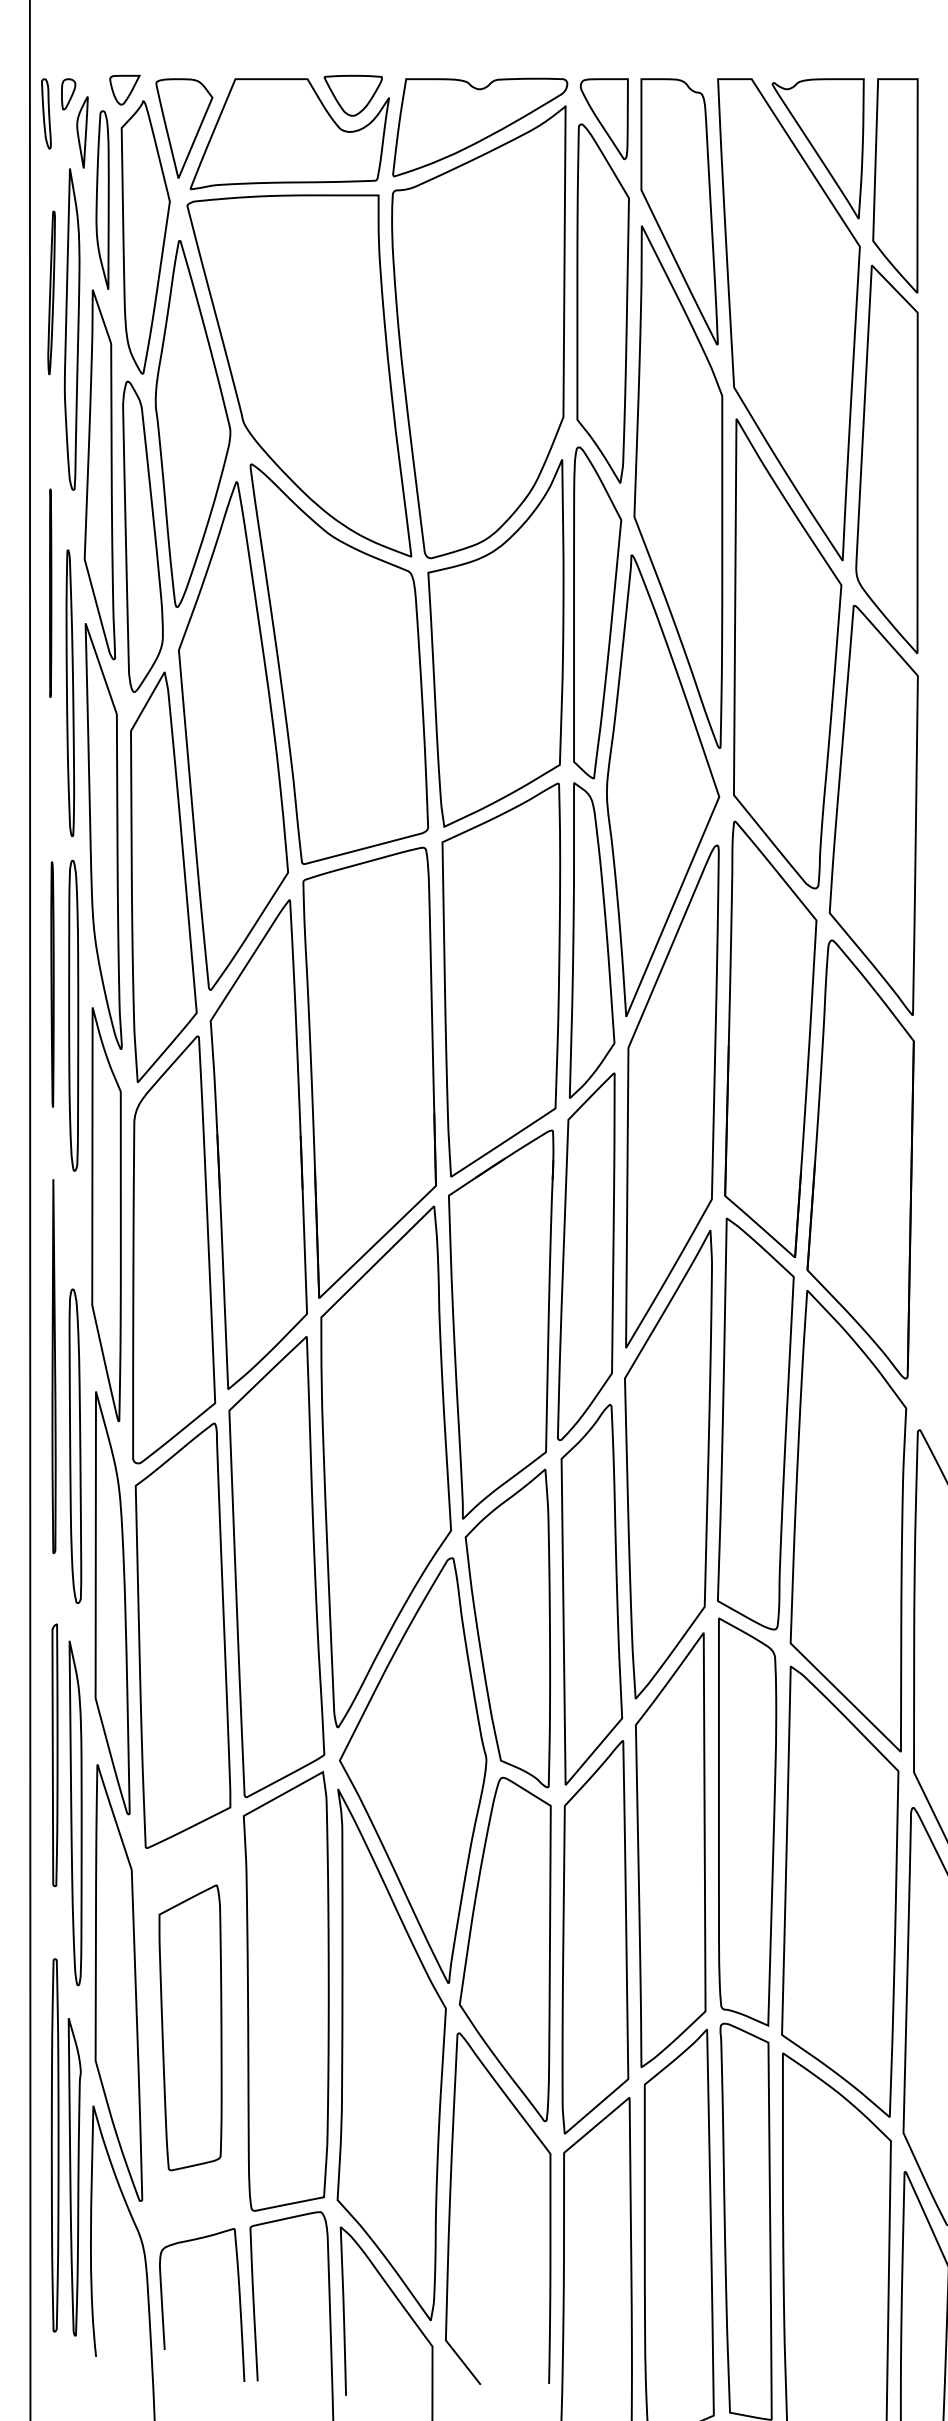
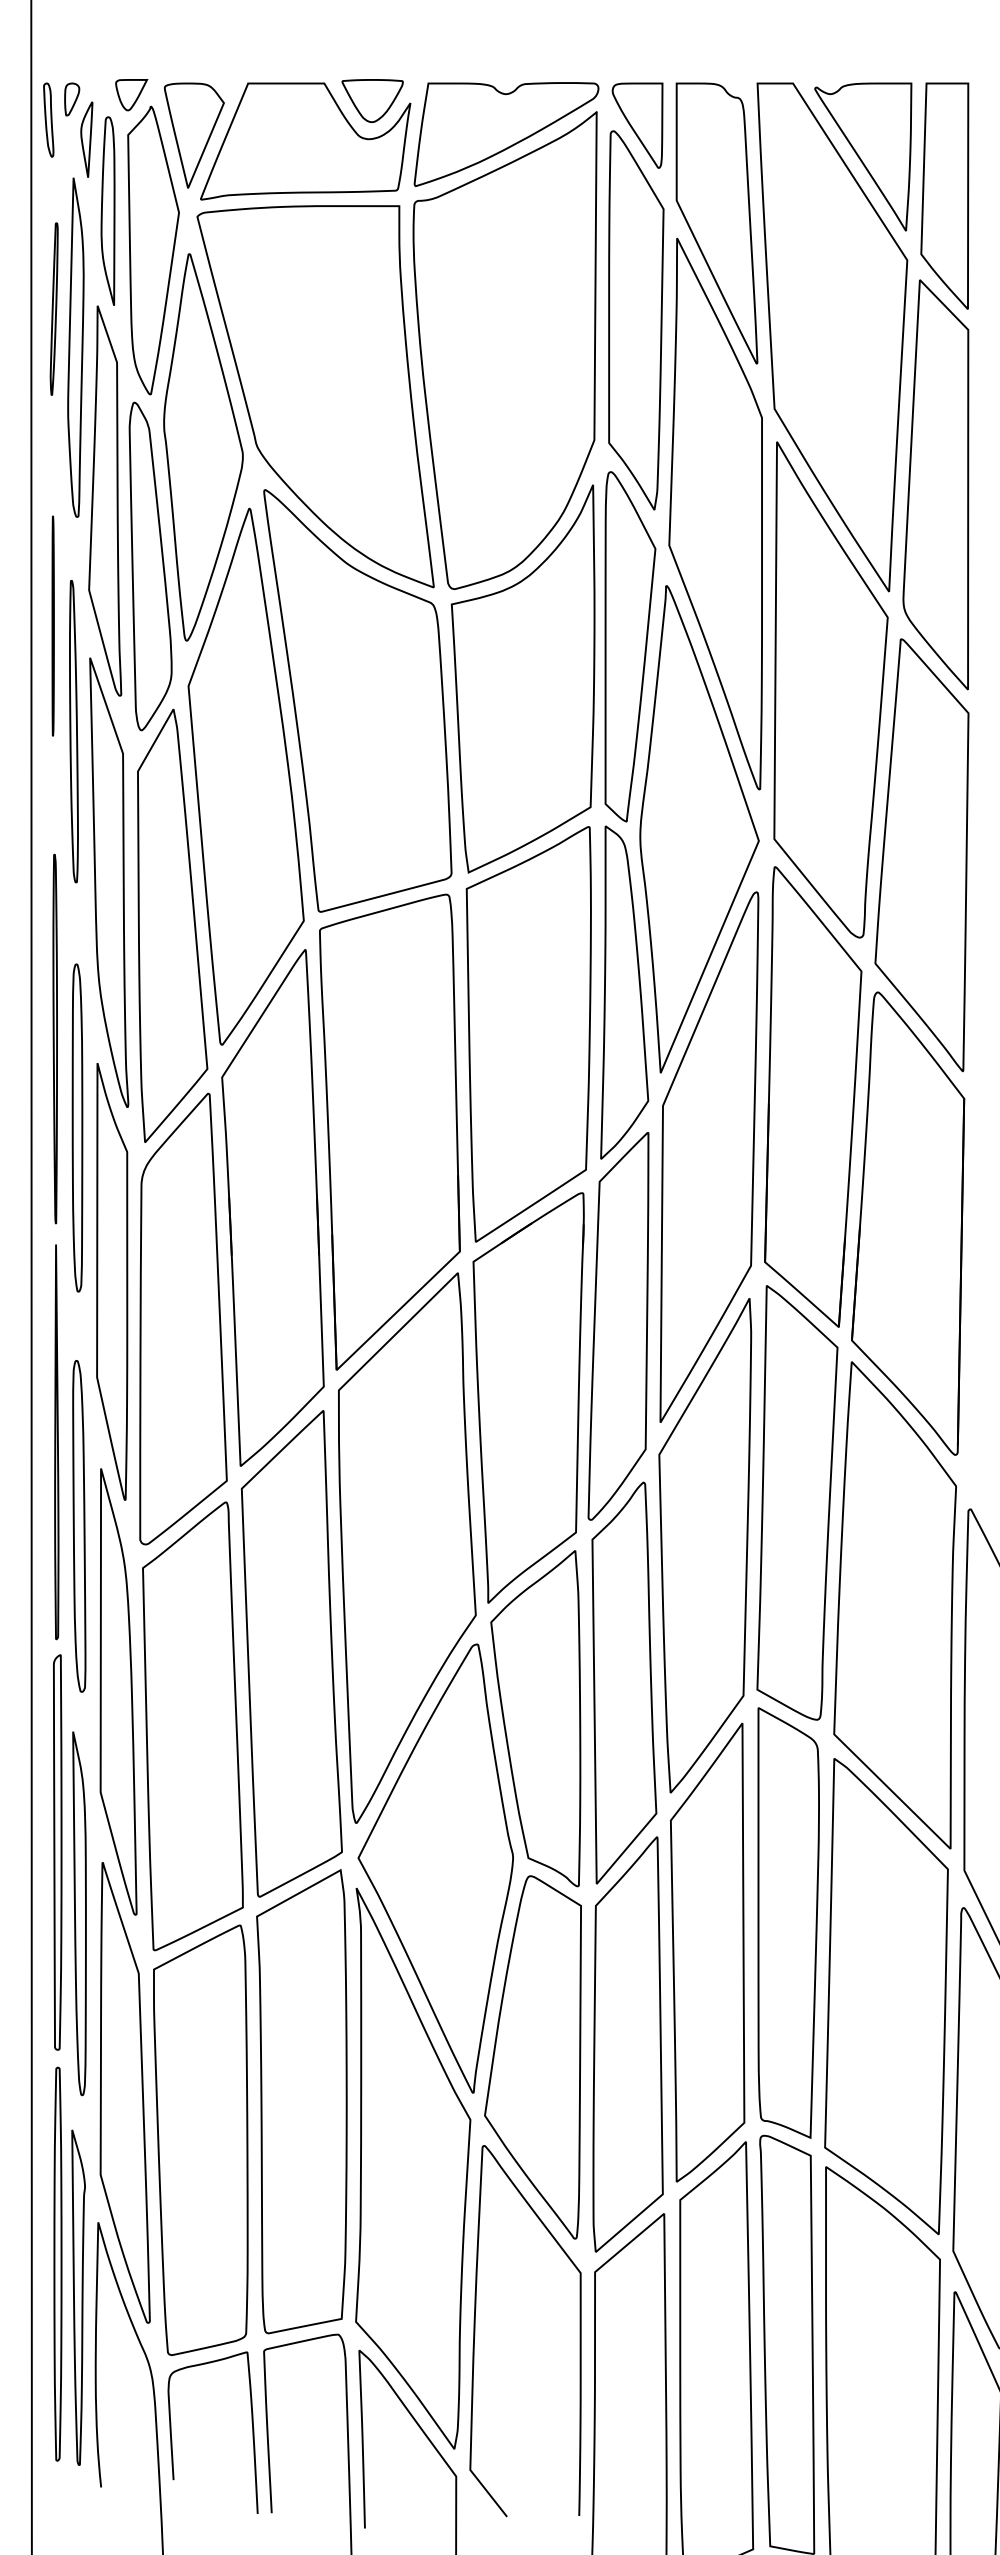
part: (51, 984) -> (54, 1038), size x1.43
part: (73, 1015) -> (77, 1127), moved
part: (54, 1755) -> (57, 1852), size x1.43
part: (190, 2027) -> (200, 2139), size x1.43

